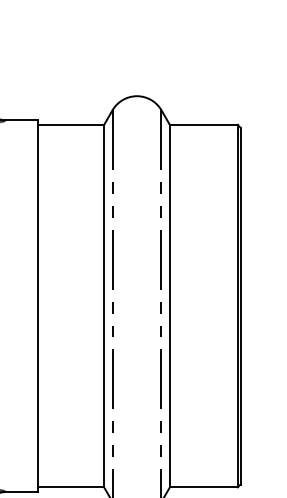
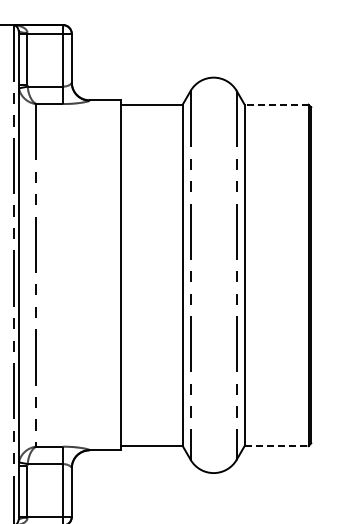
line: (203, 124) -> (276, 104), solid -> dashed
line: (203, 487) -> (276, 446), solid -> dashed

